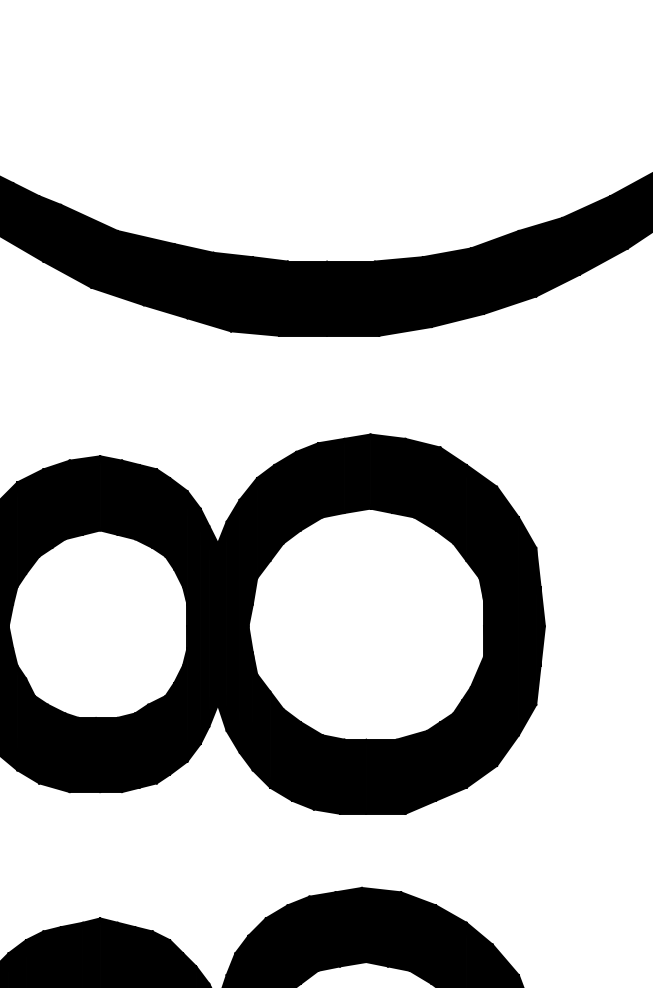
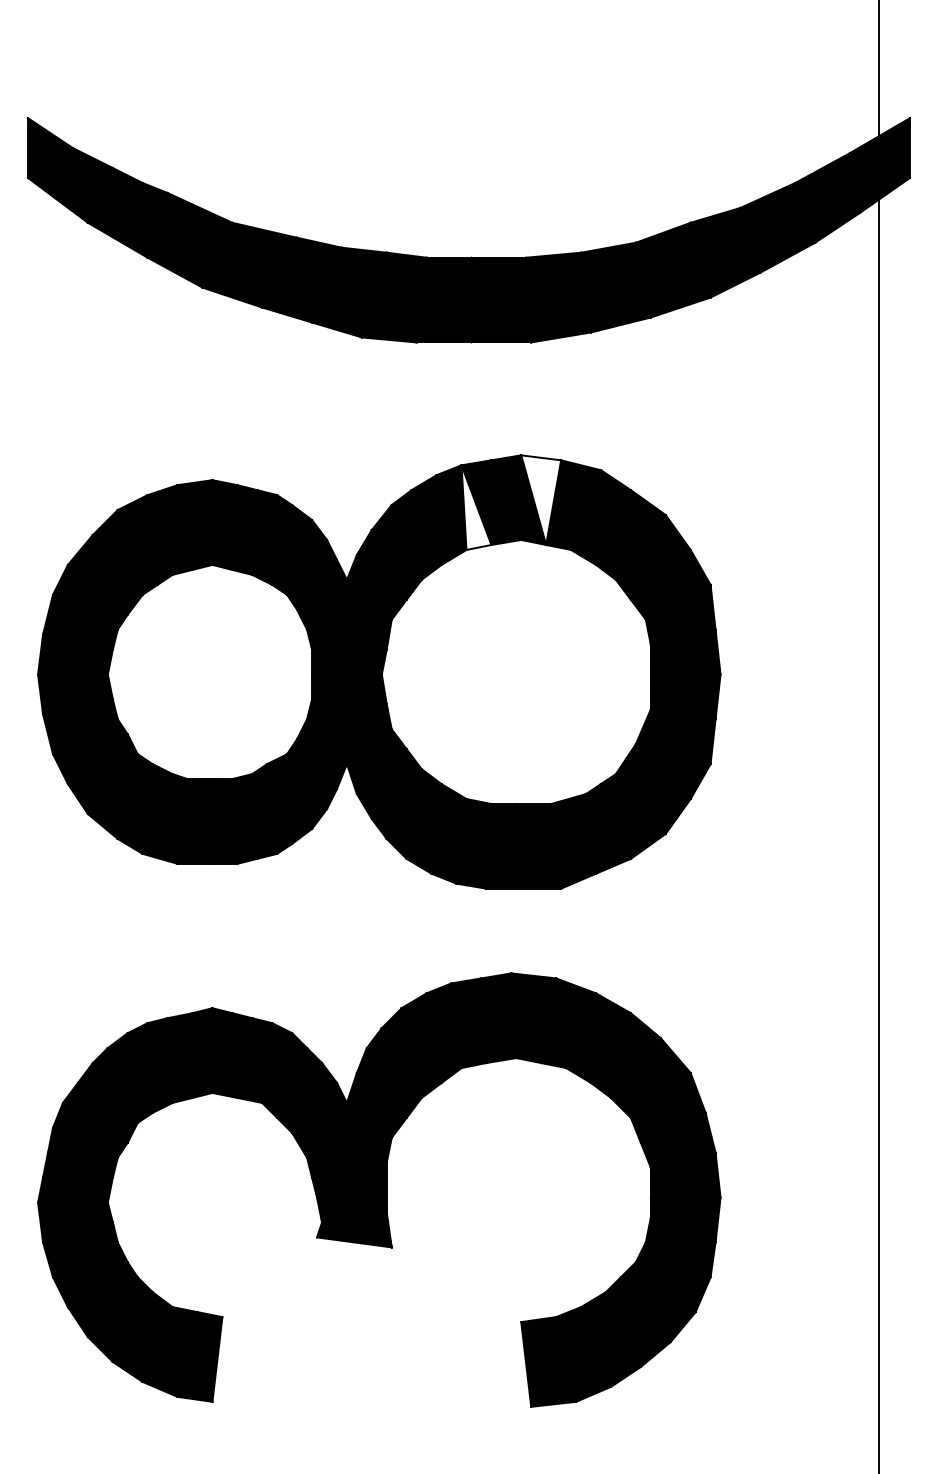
fill: (388, 473) -> (541, 499), removed
fill: (331, 480) -> (476, 507), removed

